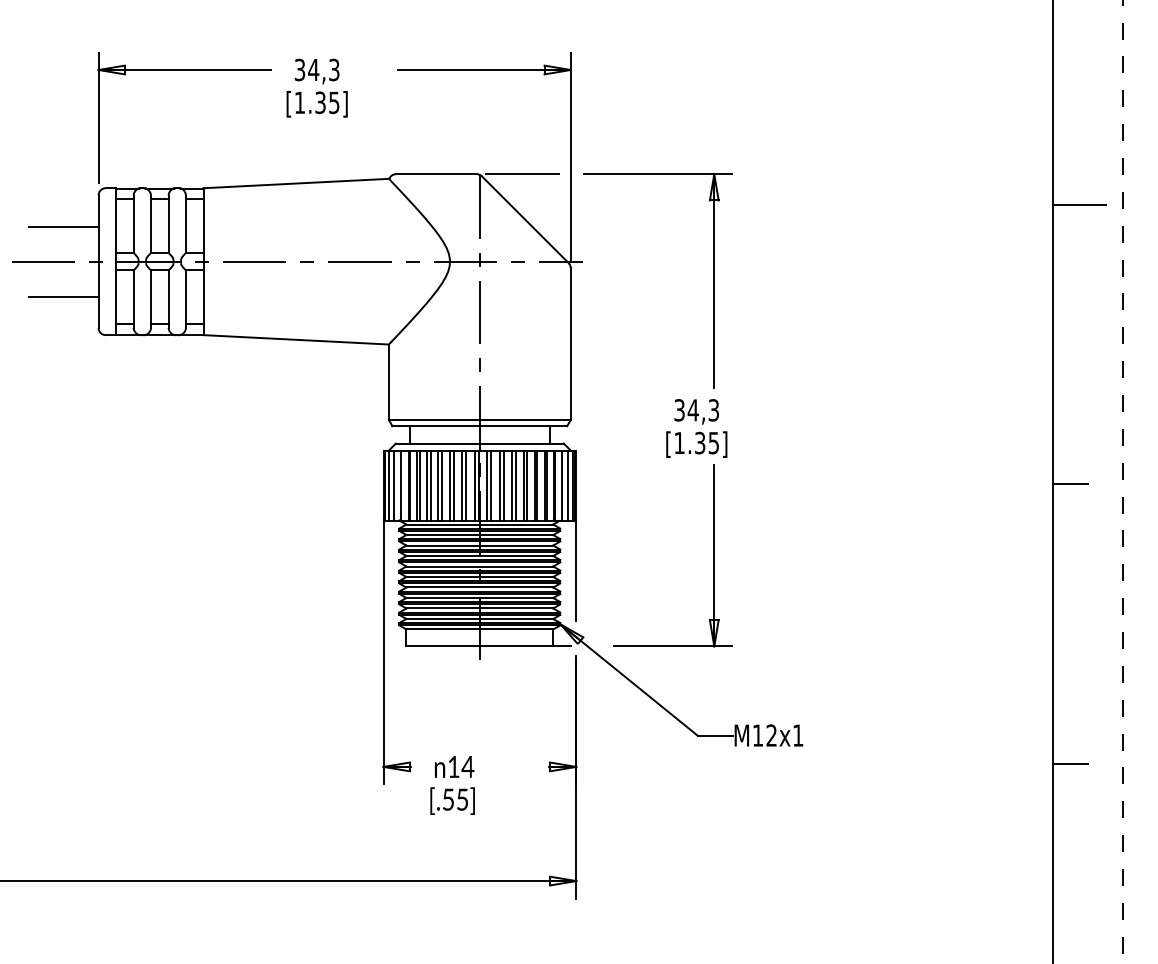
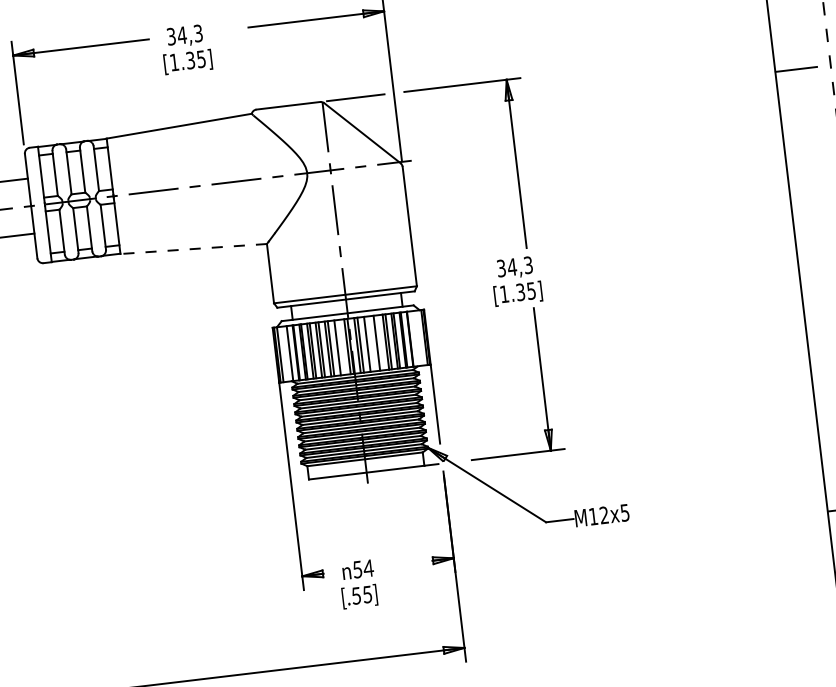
line: (296, 339) -> (193, 248), solid -> dashed
line: (1070, 484) -> (815, 290), removed
line: (394, 485) -> (284, 354), removed
line: (466, 485) -> (341, 347), removed
line: (503, 485) -> (370, 344), removed
line: (515, 485) -> (379, 342), removed
line: (561, 485) -> (415, 338), removed
line: (568, 485) -> (421, 337), removed
text: (798, 735) -> (625, 512), M12x1 -> M12x5
text: (453, 766) -> (357, 569), 14 -> 54

